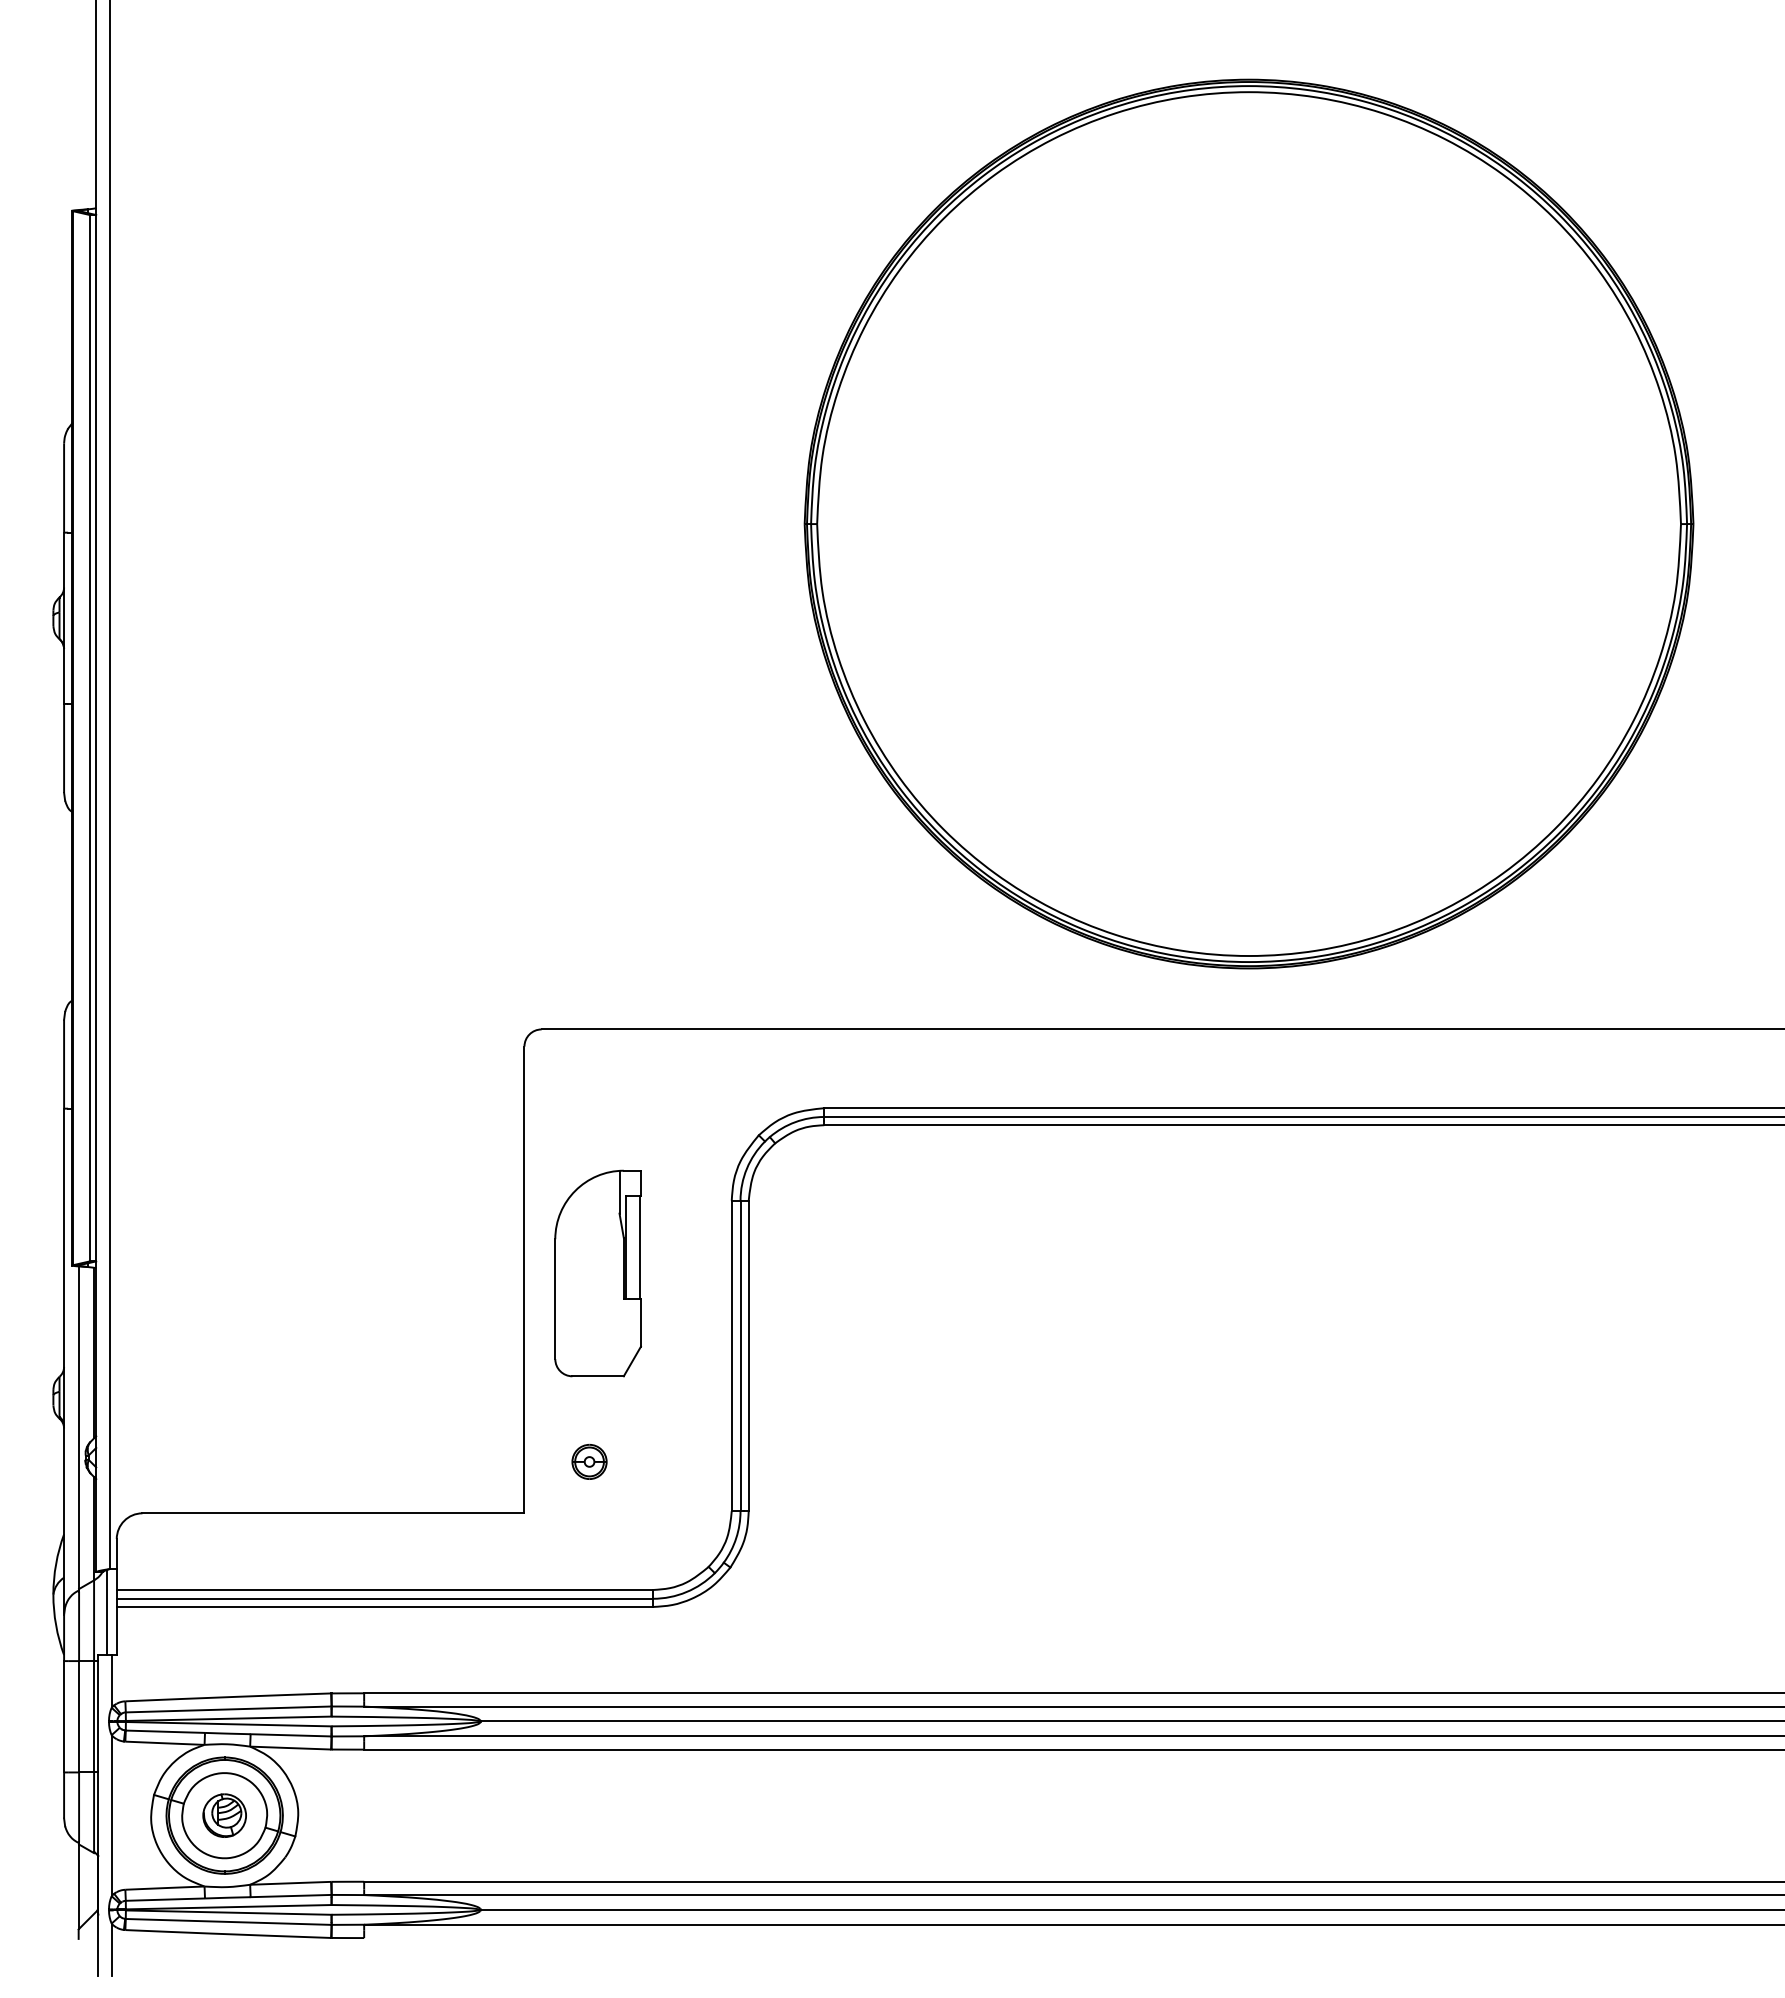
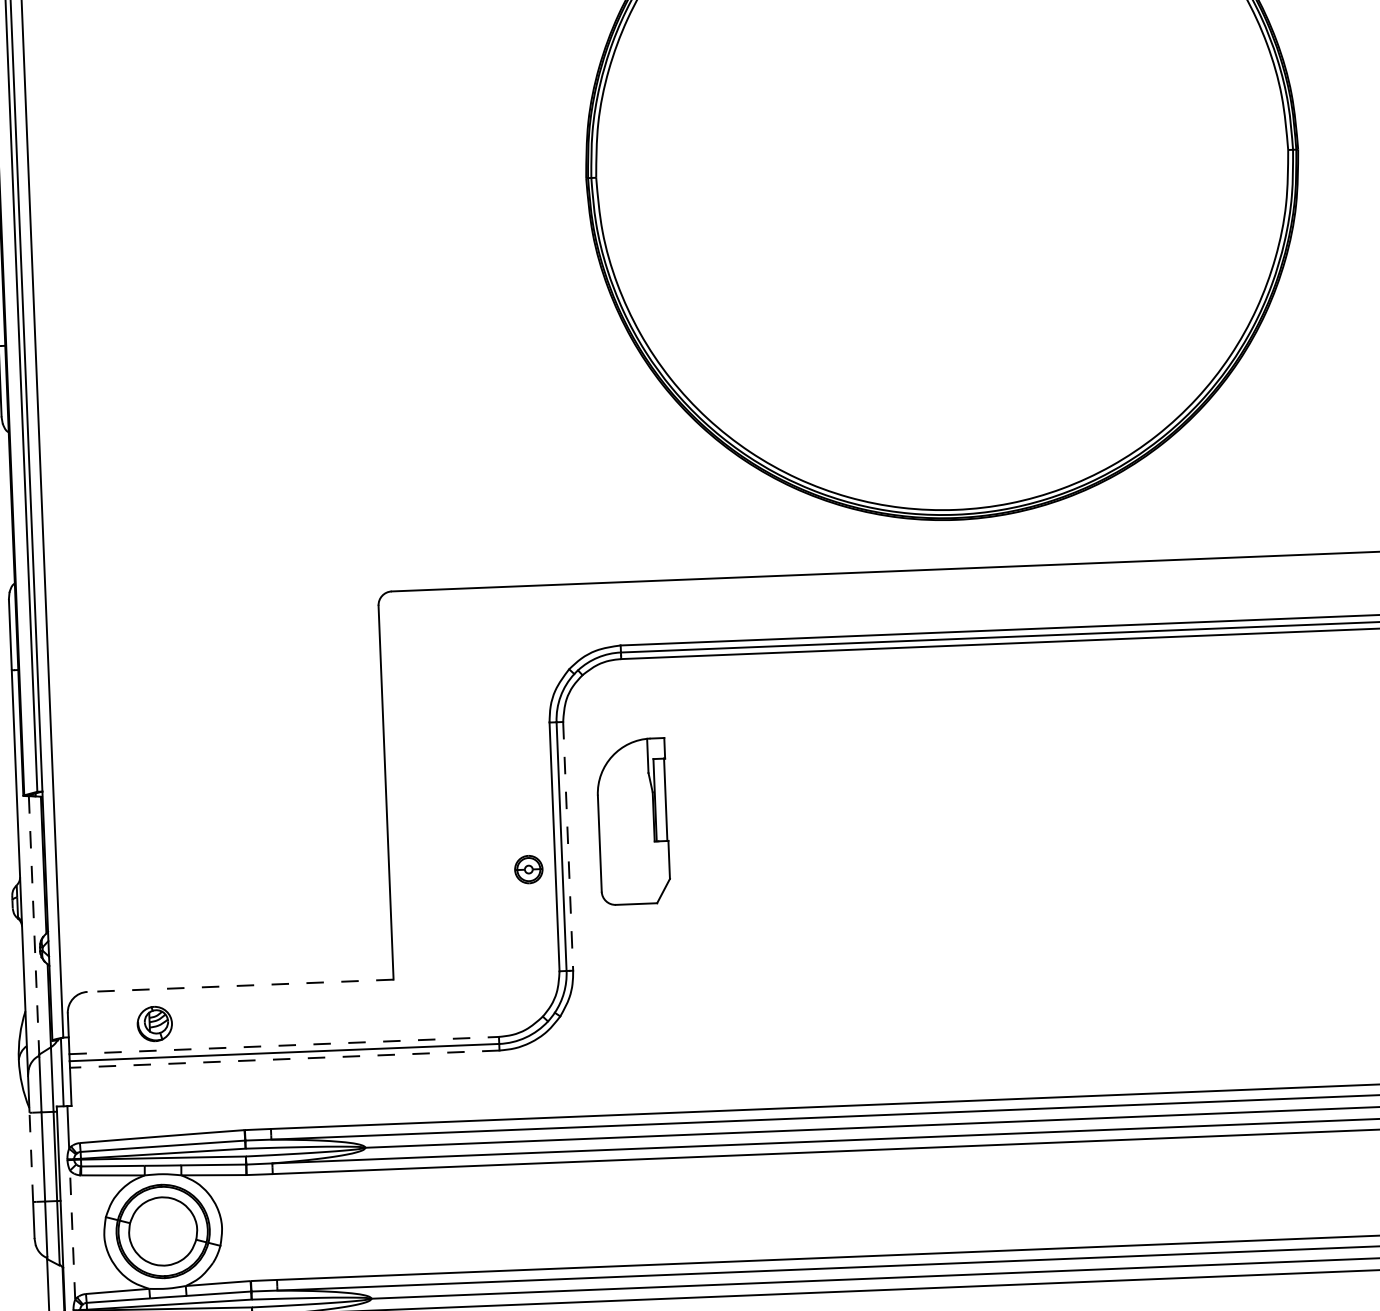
part: (597, 1273) -> (632, 821), moved
line: (748, 1356) -> (568, 846), solid -> dashed
line: (79, 1428) -> (34, 926), solid -> dashed
part: (589, 1461) -> (528, 869), moved
line: (333, 1513) -> (240, 985), solid -> dashed
line: (385, 1590) -> (284, 1045), solid -> dashed
line: (384, 1607) -> (284, 1059), solid -> dashed
line: (64, 1716) -> (31, 1157), solid -> dashed
line: (111, 1815) -> (72, 1234), solid -> dashed
part: (224, 1815) -> (154, 1023), moved

